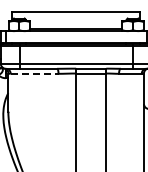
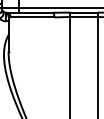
line: (34, 73) -> (32, 17), dashed -> solid

